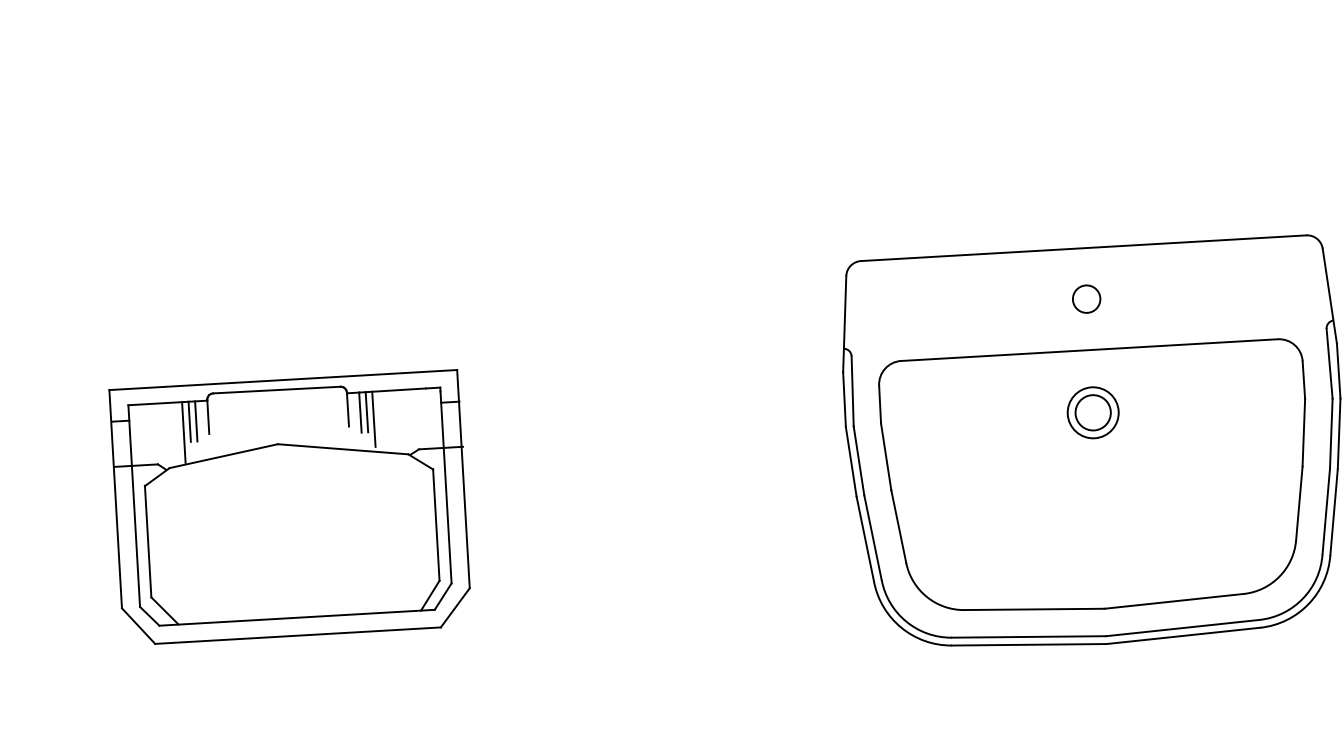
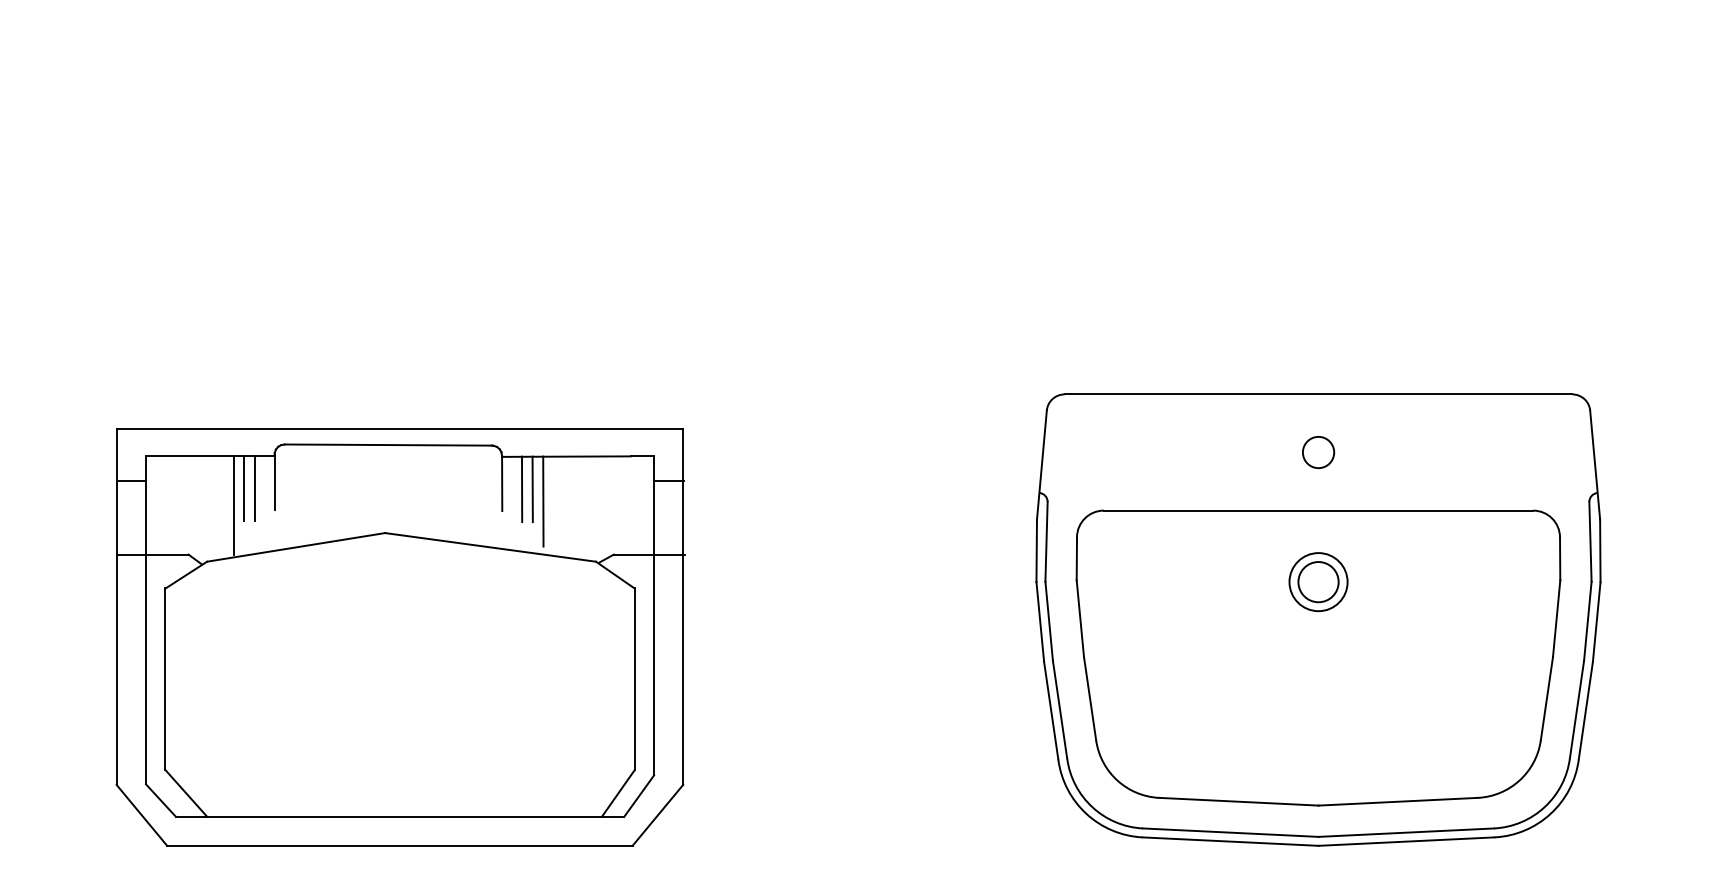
part: (291, 507) -> (400, 637), size x1.43

